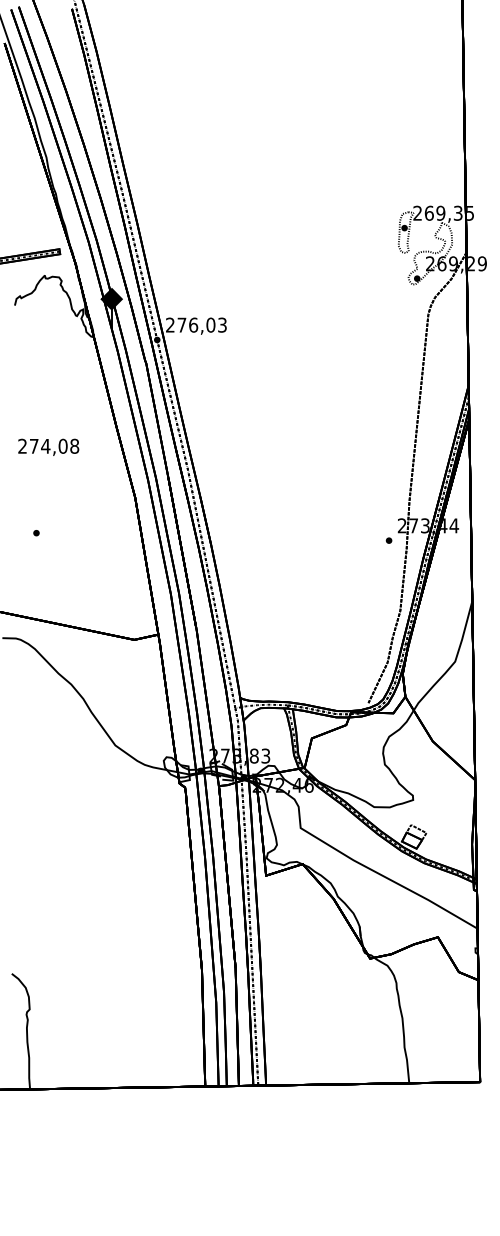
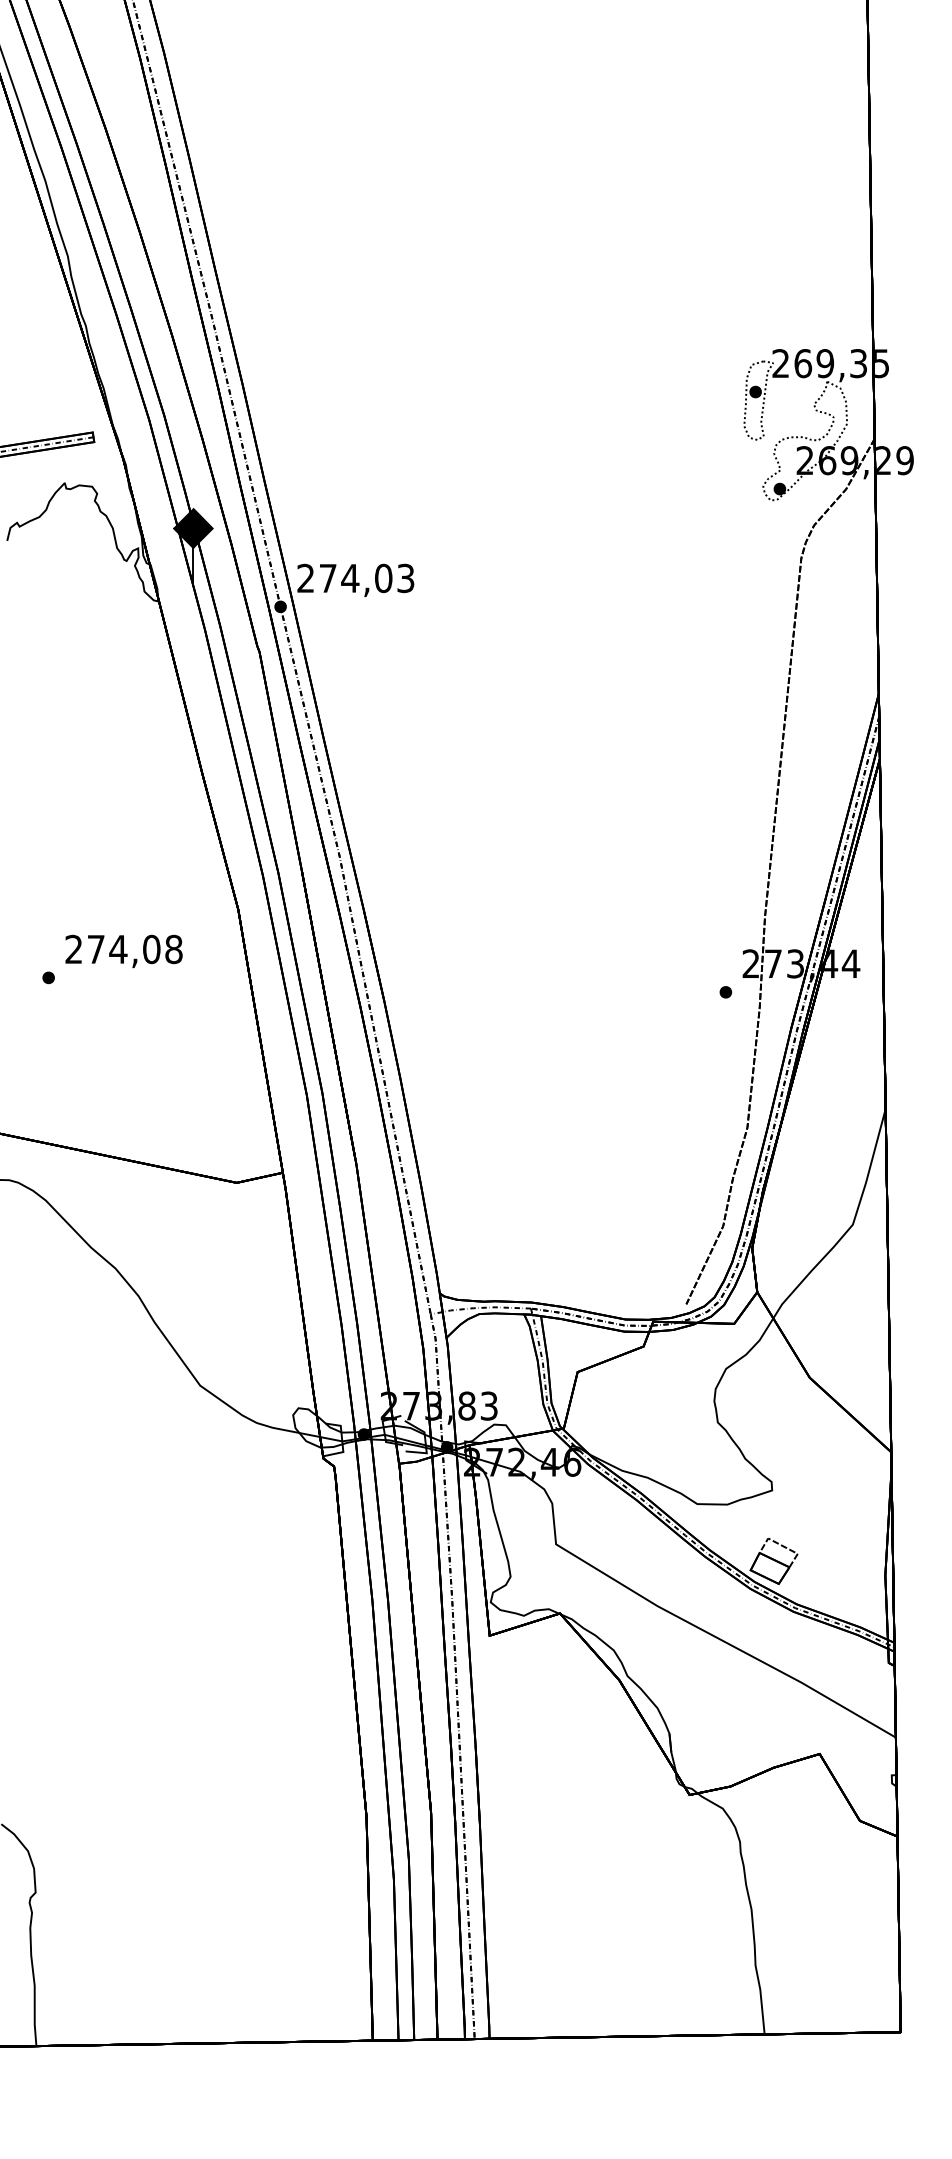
text: (193, 324) -> (350, 577), 276,03 -> 274,03
text: (48, 446) -> (123, 949), moved

